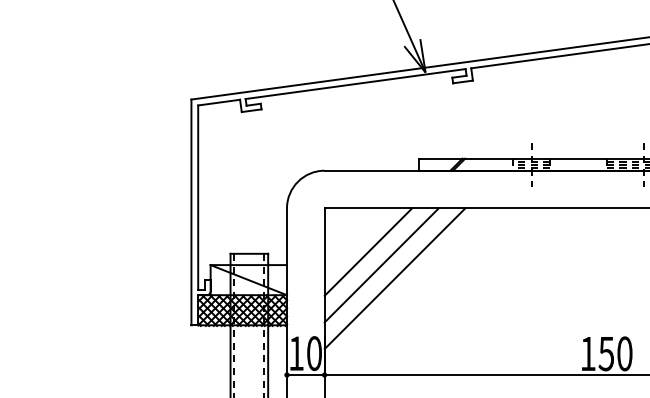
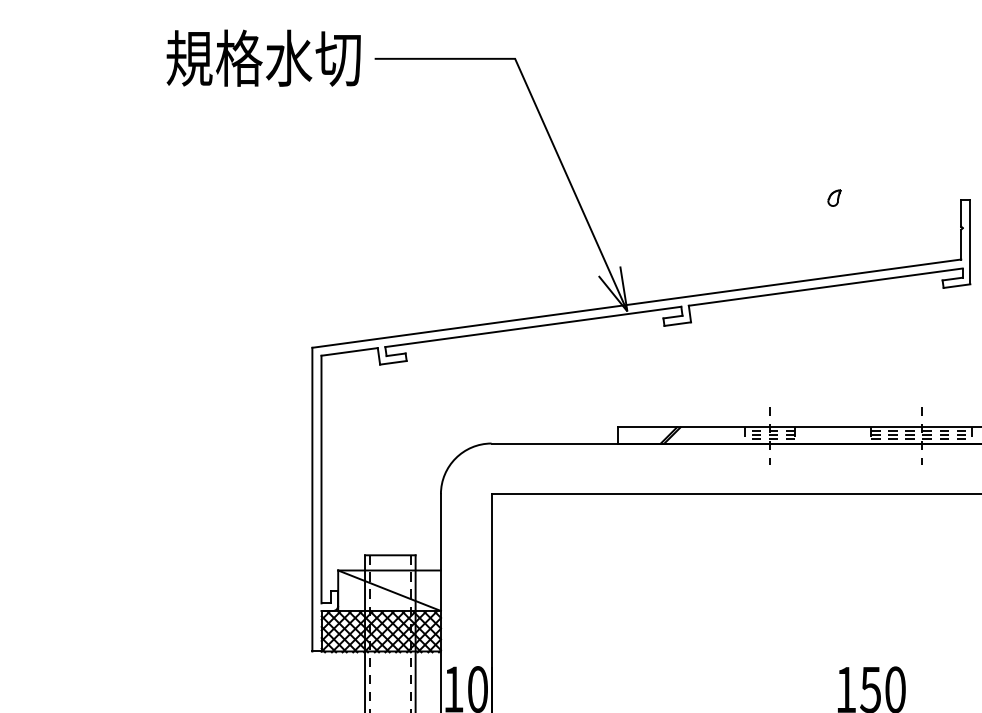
line: (368, 251) -> (550, 552), removed
line: (381, 265) -> (568, 570), removed
line: (394, 278) -> (585, 588), removed

